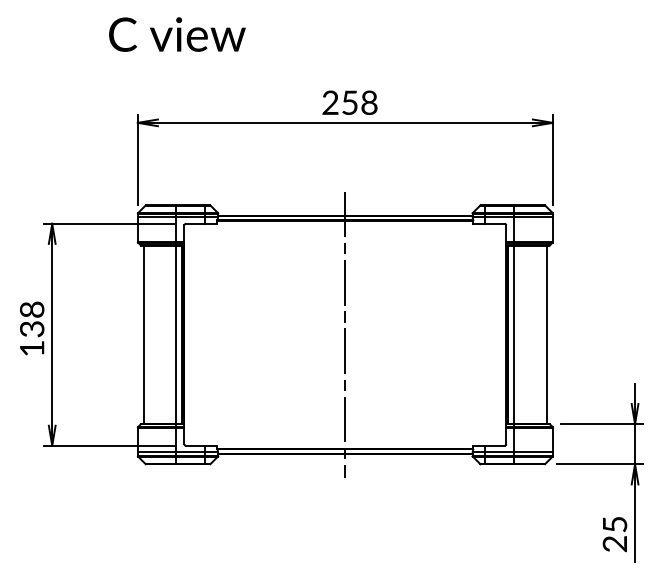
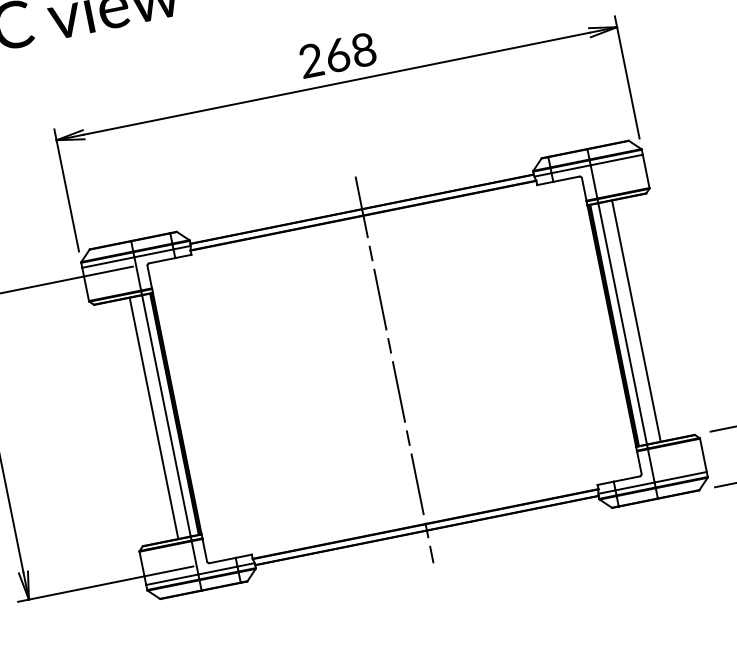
text: (350, 102) -> (338, 54), 258 -> 268
line: (144, 334) -> (154, 417), moved
line: (546, 334) -> (636, 320), moved

